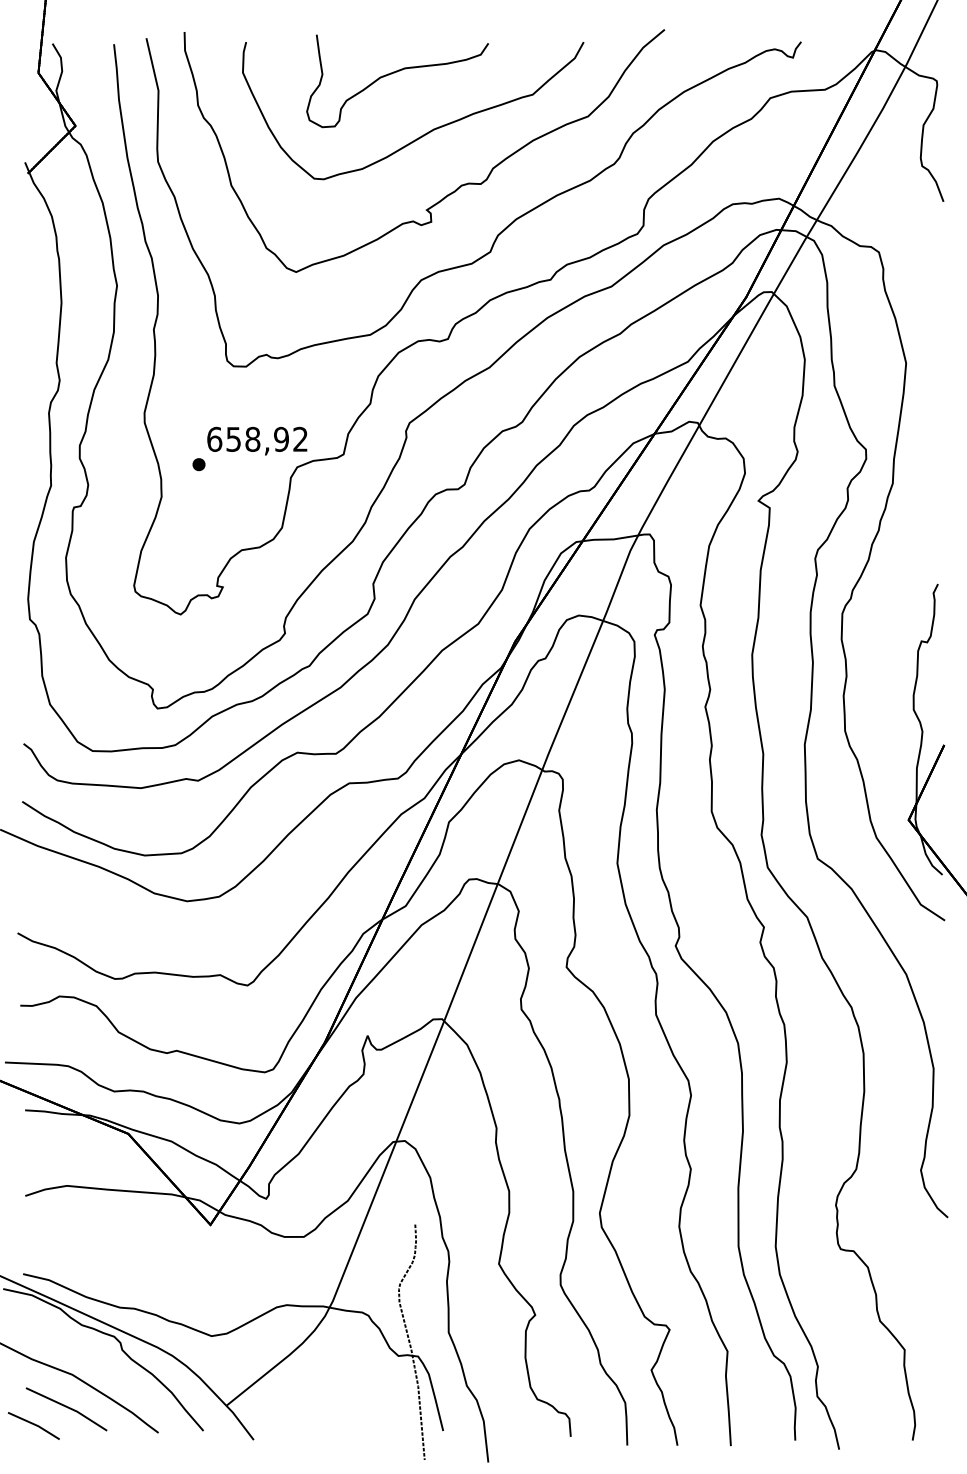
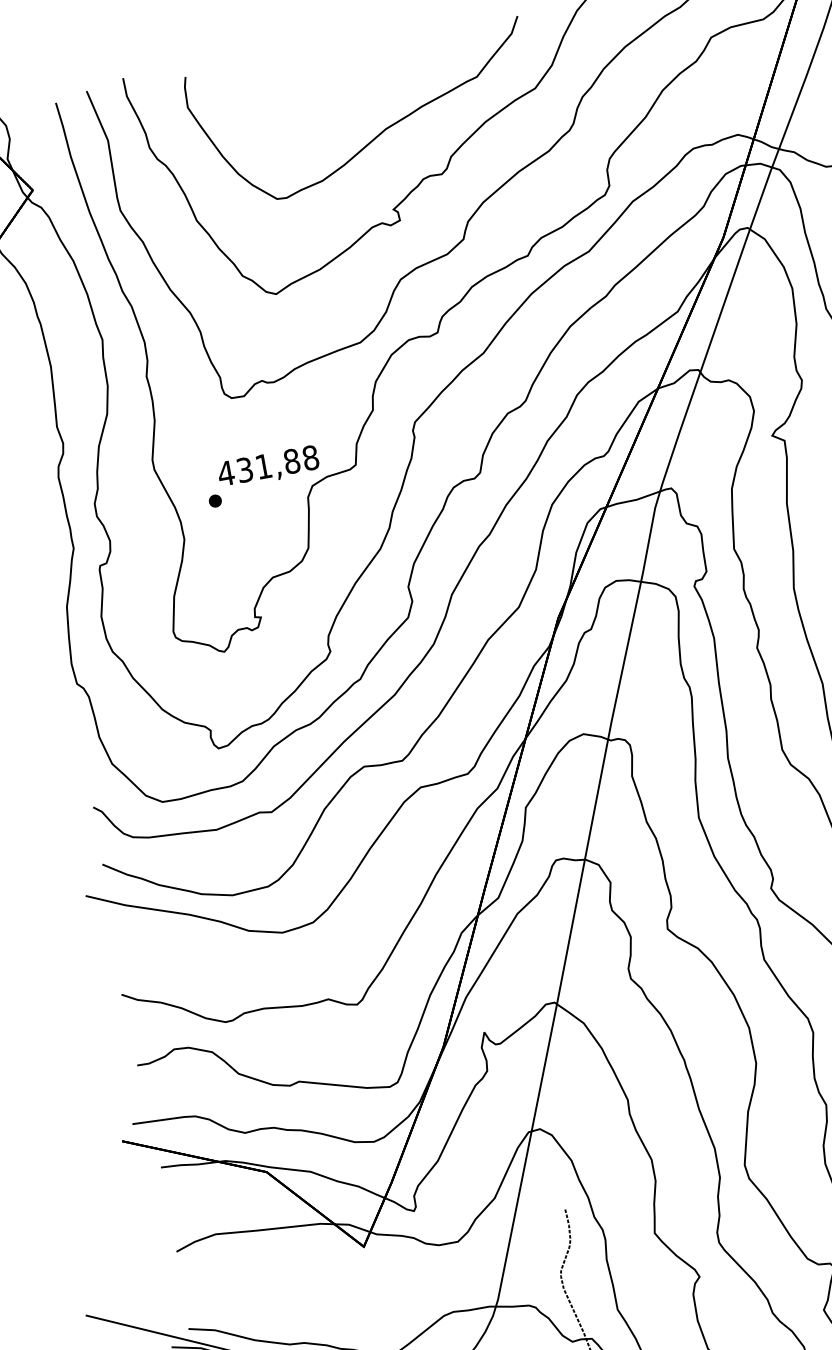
part: (394, 73) -> (337, 81), removed
text: (257, 438) -> (268, 464), 658,92 -> 431,88

